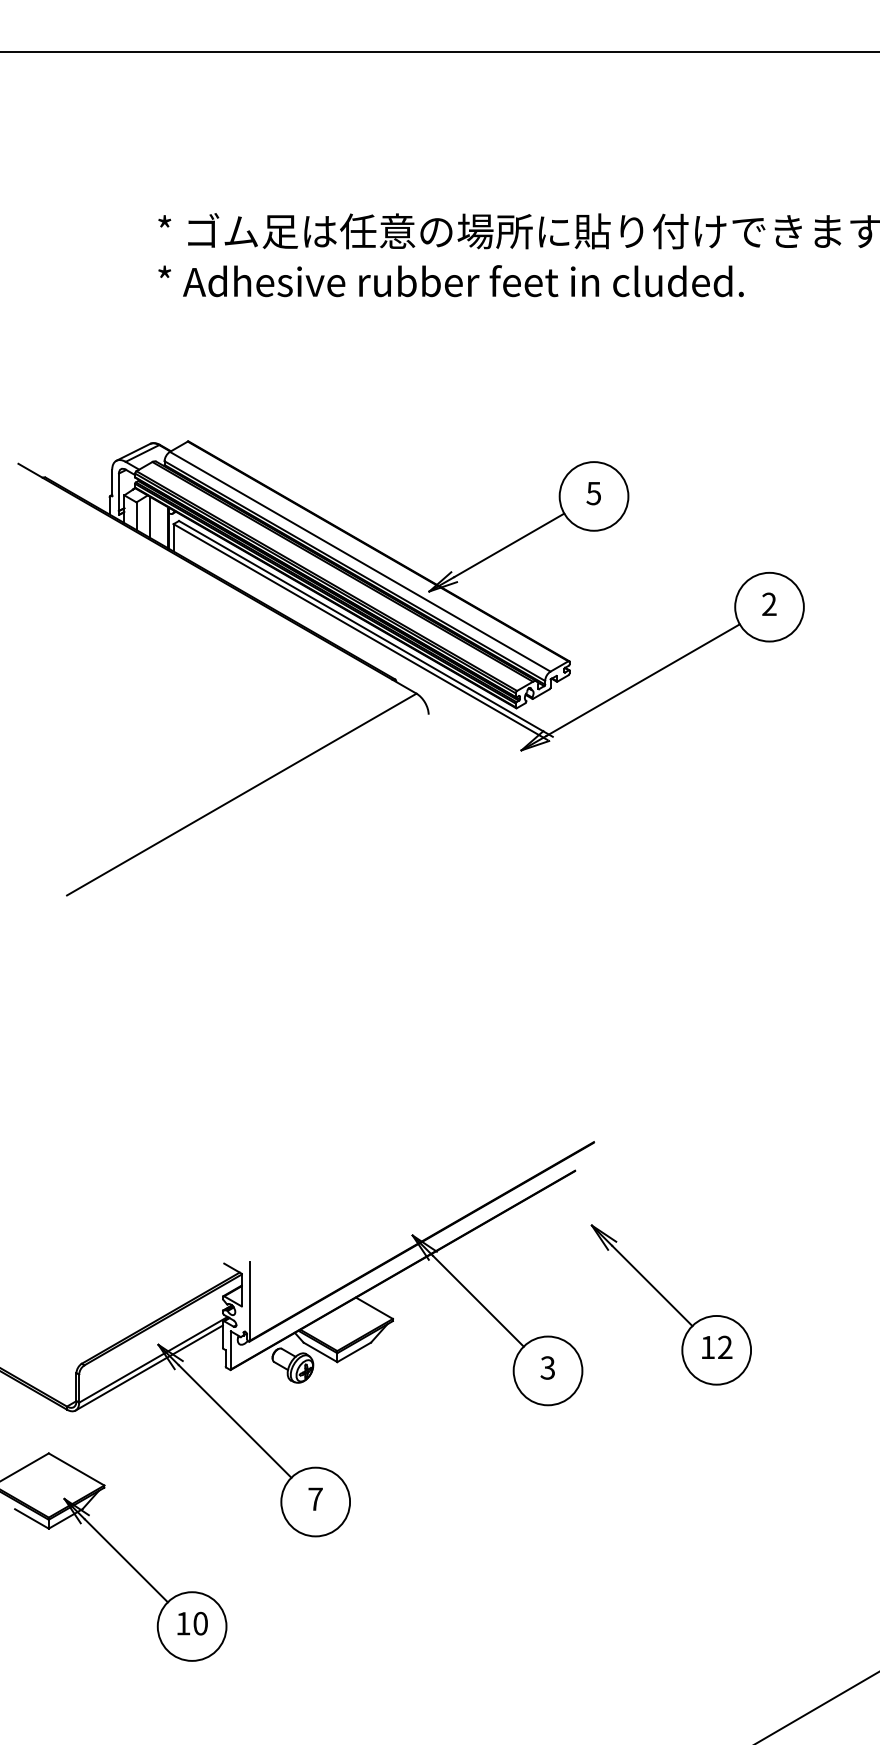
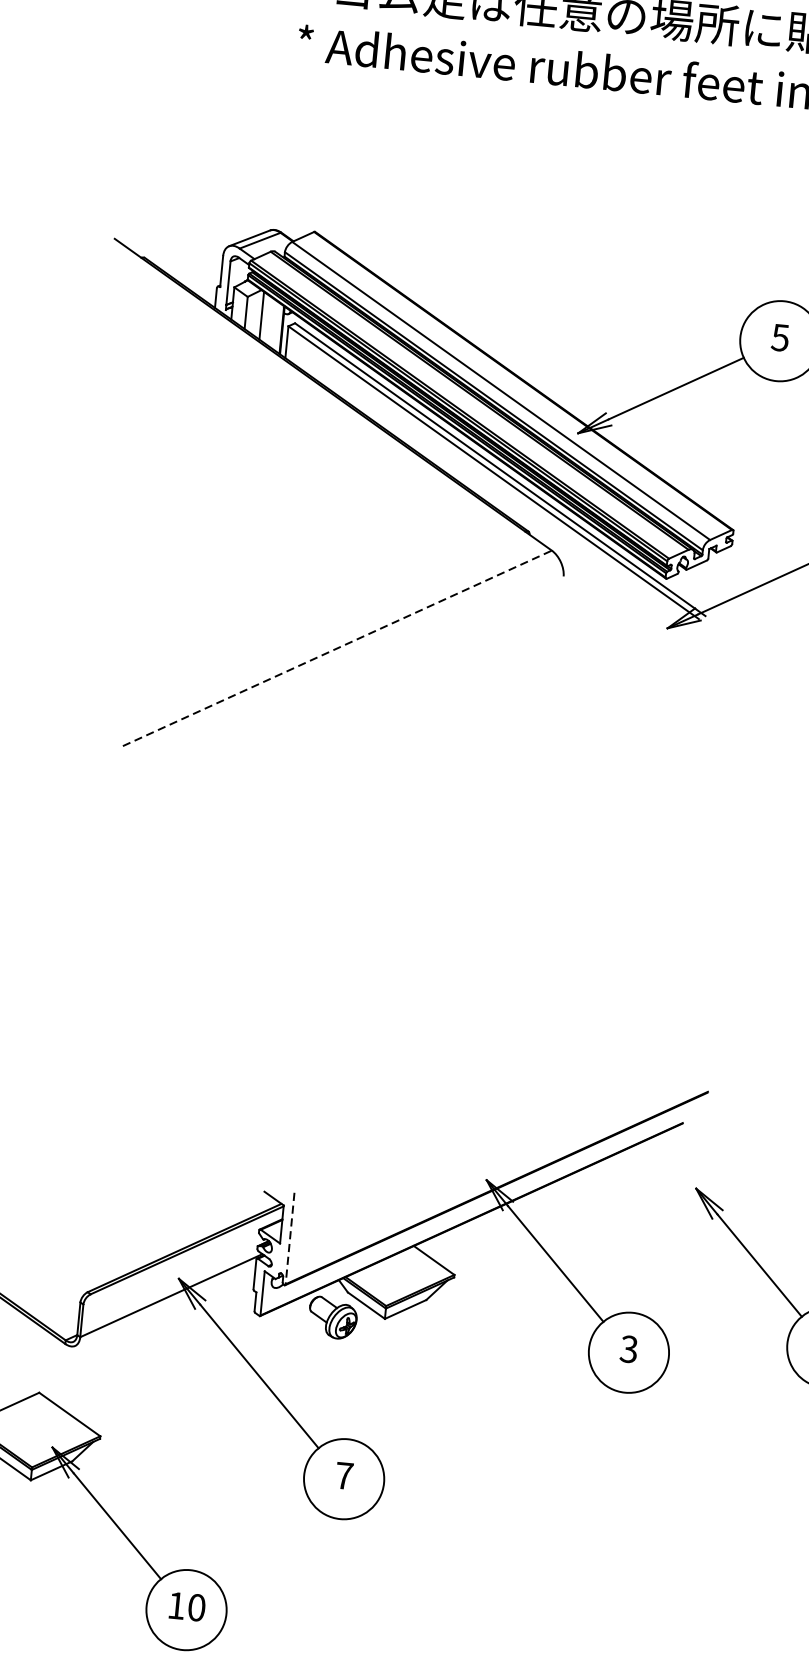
line: (241, 794) -> (337, 648), solid -> dashed
line: (249, 1301) -> (289, 1238), solid -> dashed
line: (148, 1367) -> (164, 1304), removed

